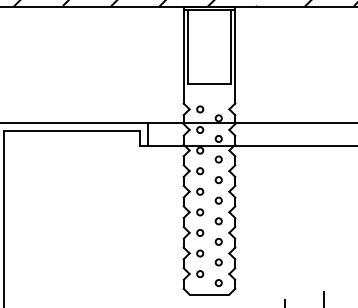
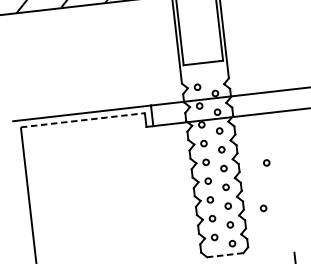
line: (72, 131) -> (83, 120), solid -> dashed
circle: (265, 199) -> (266, 162), added
circle: (256, 248) -> (263, 208), added
line: (209, 294) -> (225, 255), solid -> dashed

